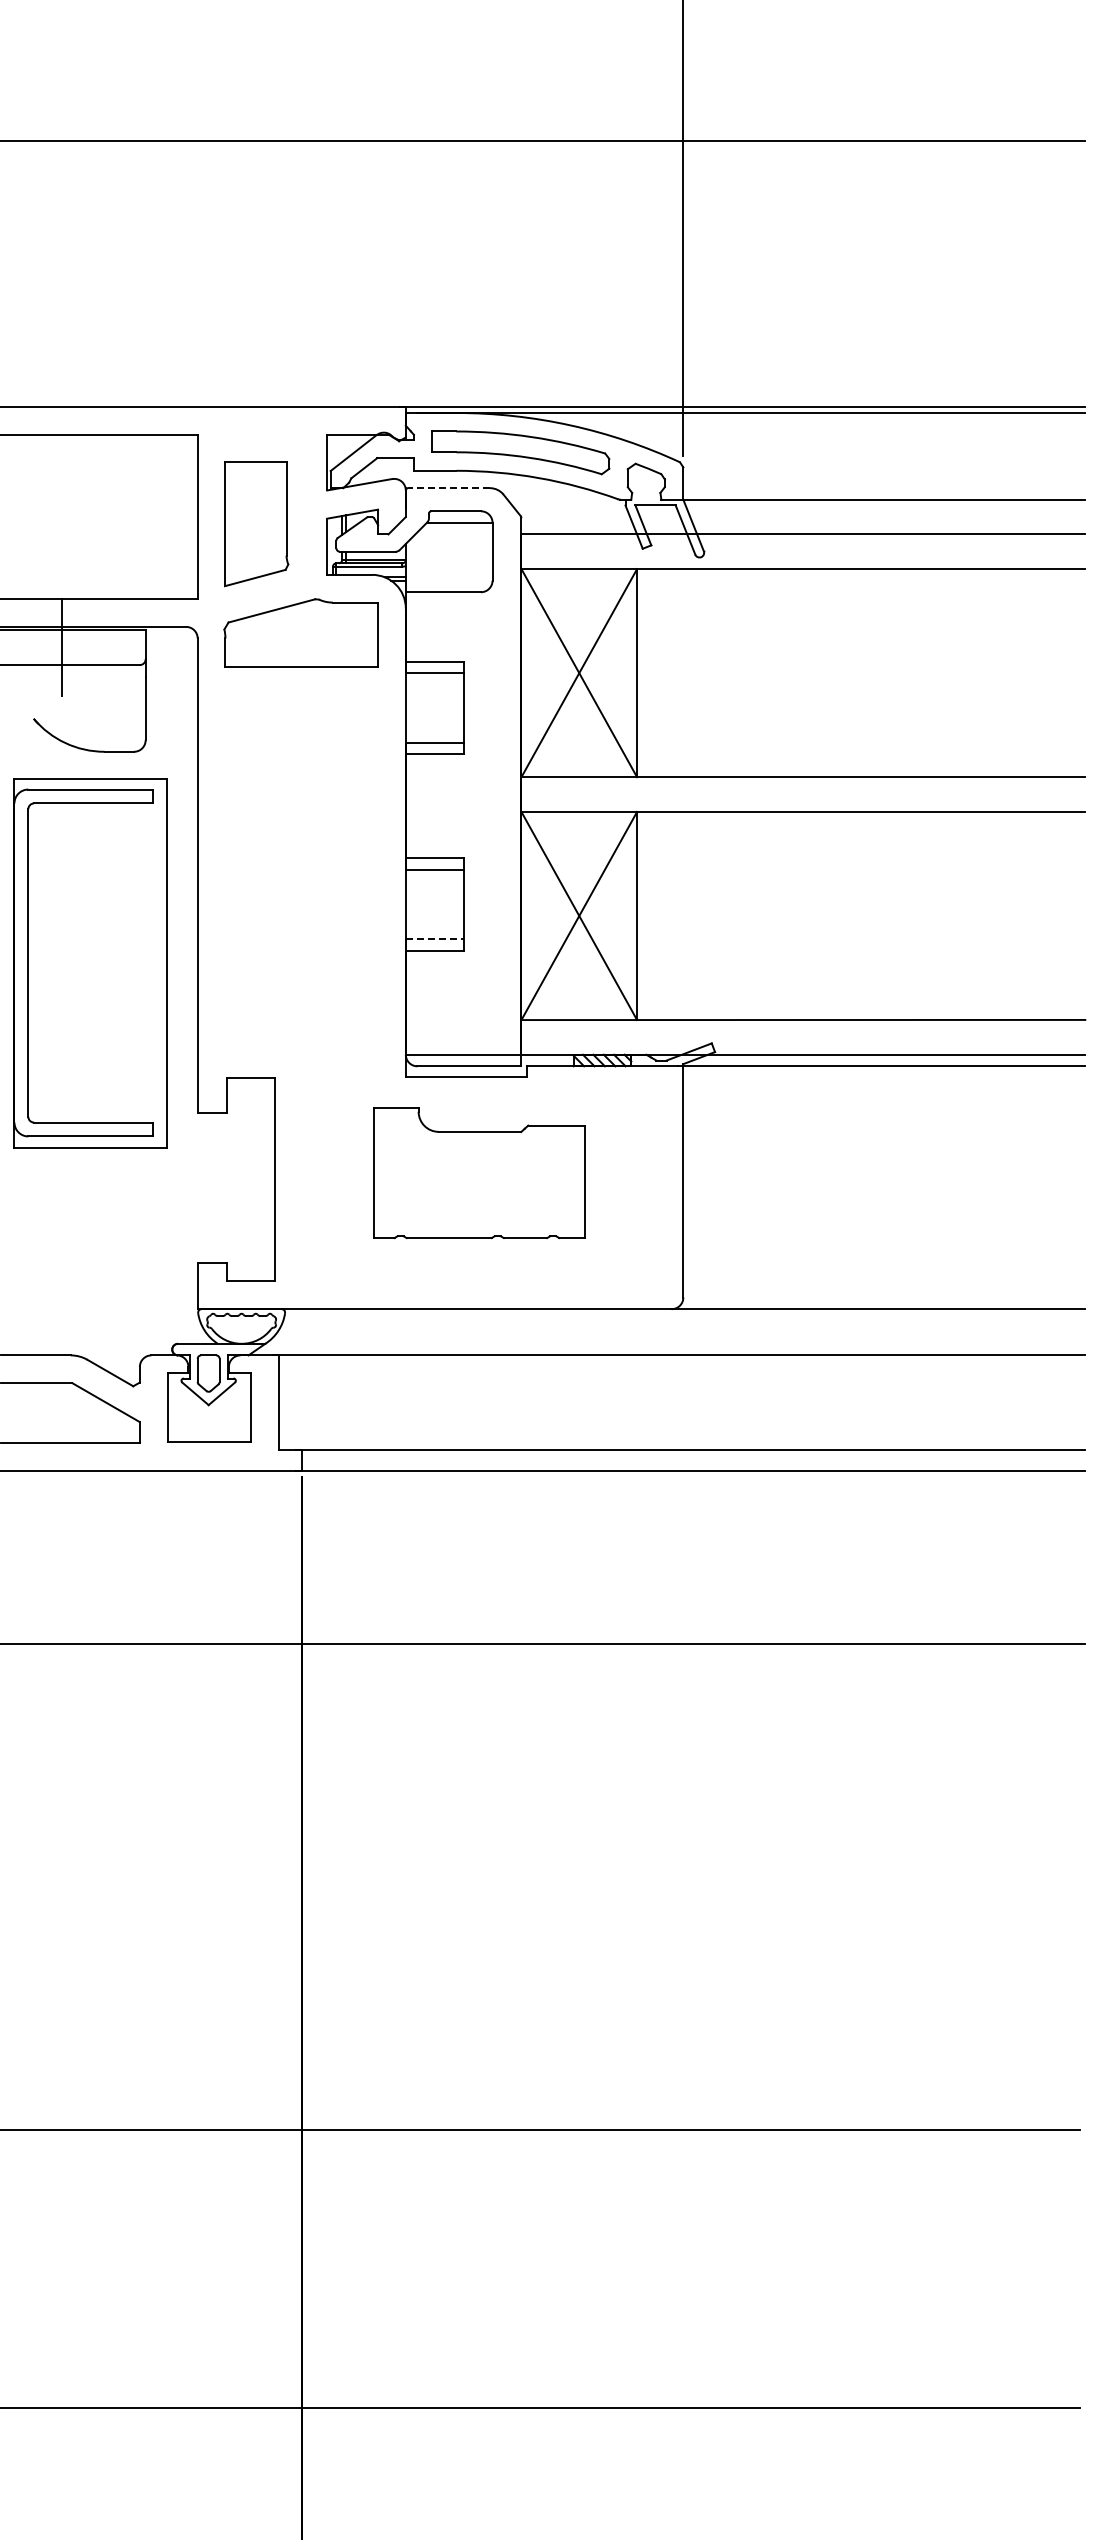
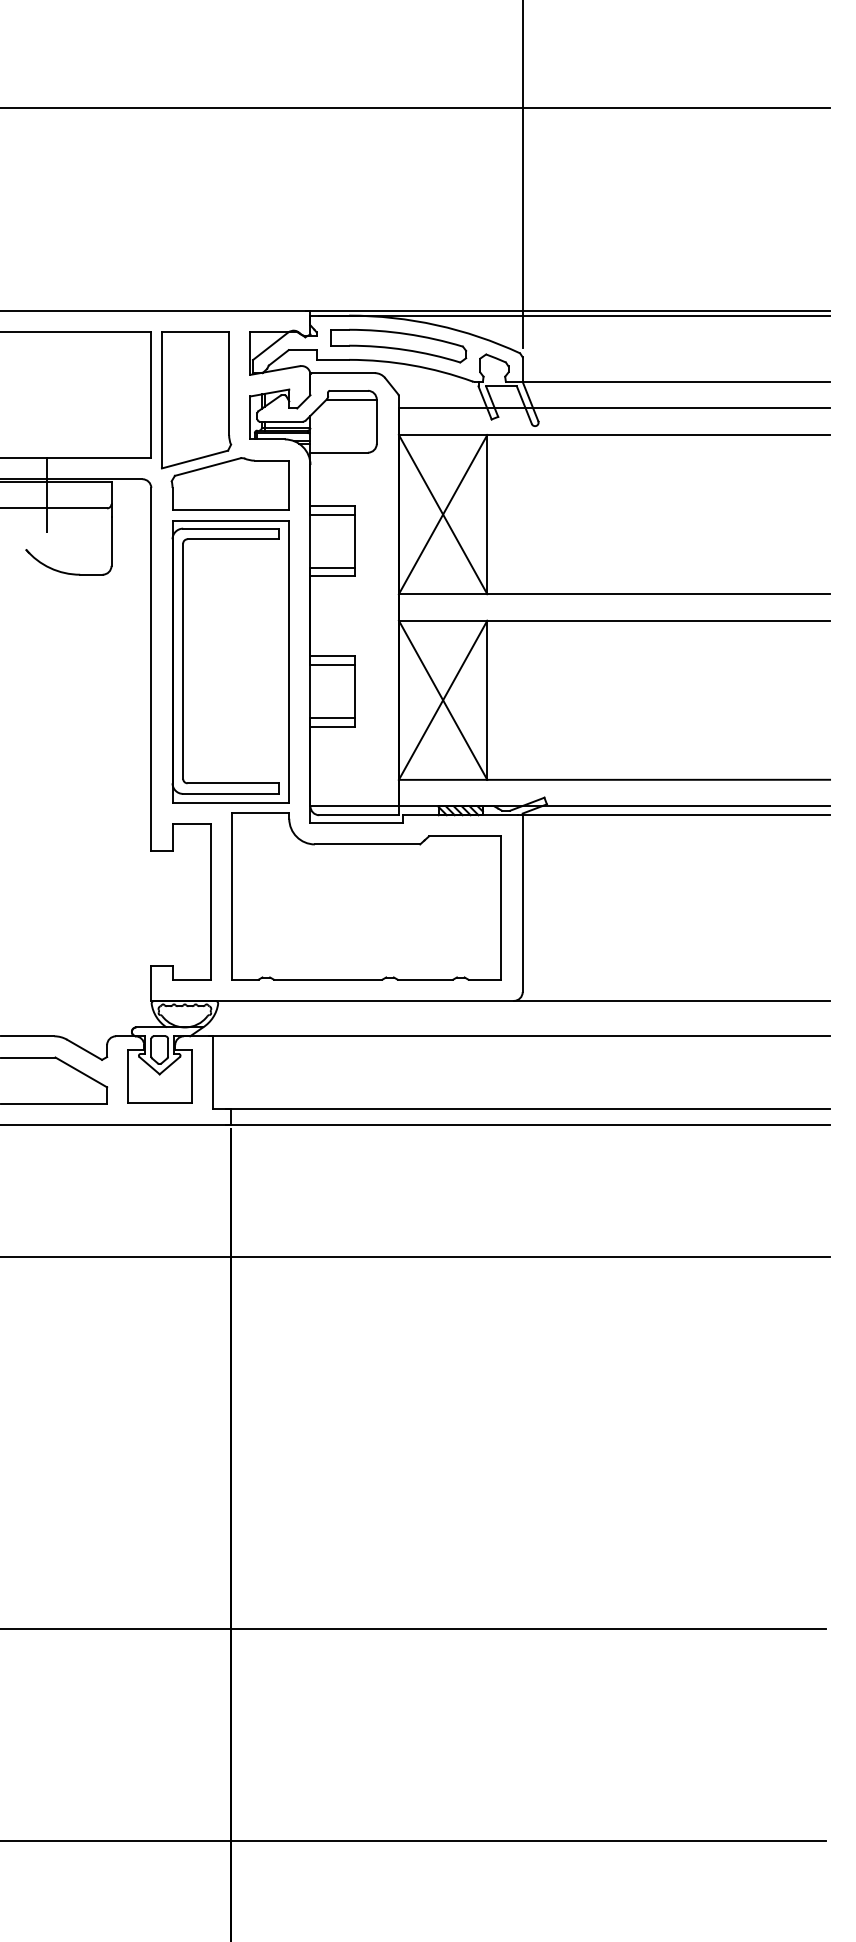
line: (449, 488) -> (343, 373), dashed -> solid
part: (256, 523) -> (196, 400), size x1.43
line: (434, 939) -> (332, 718), dashed -> solid
part: (90, 963) -> (230, 661), moved
part: (479, 1172) -> (366, 896), size x1.67

